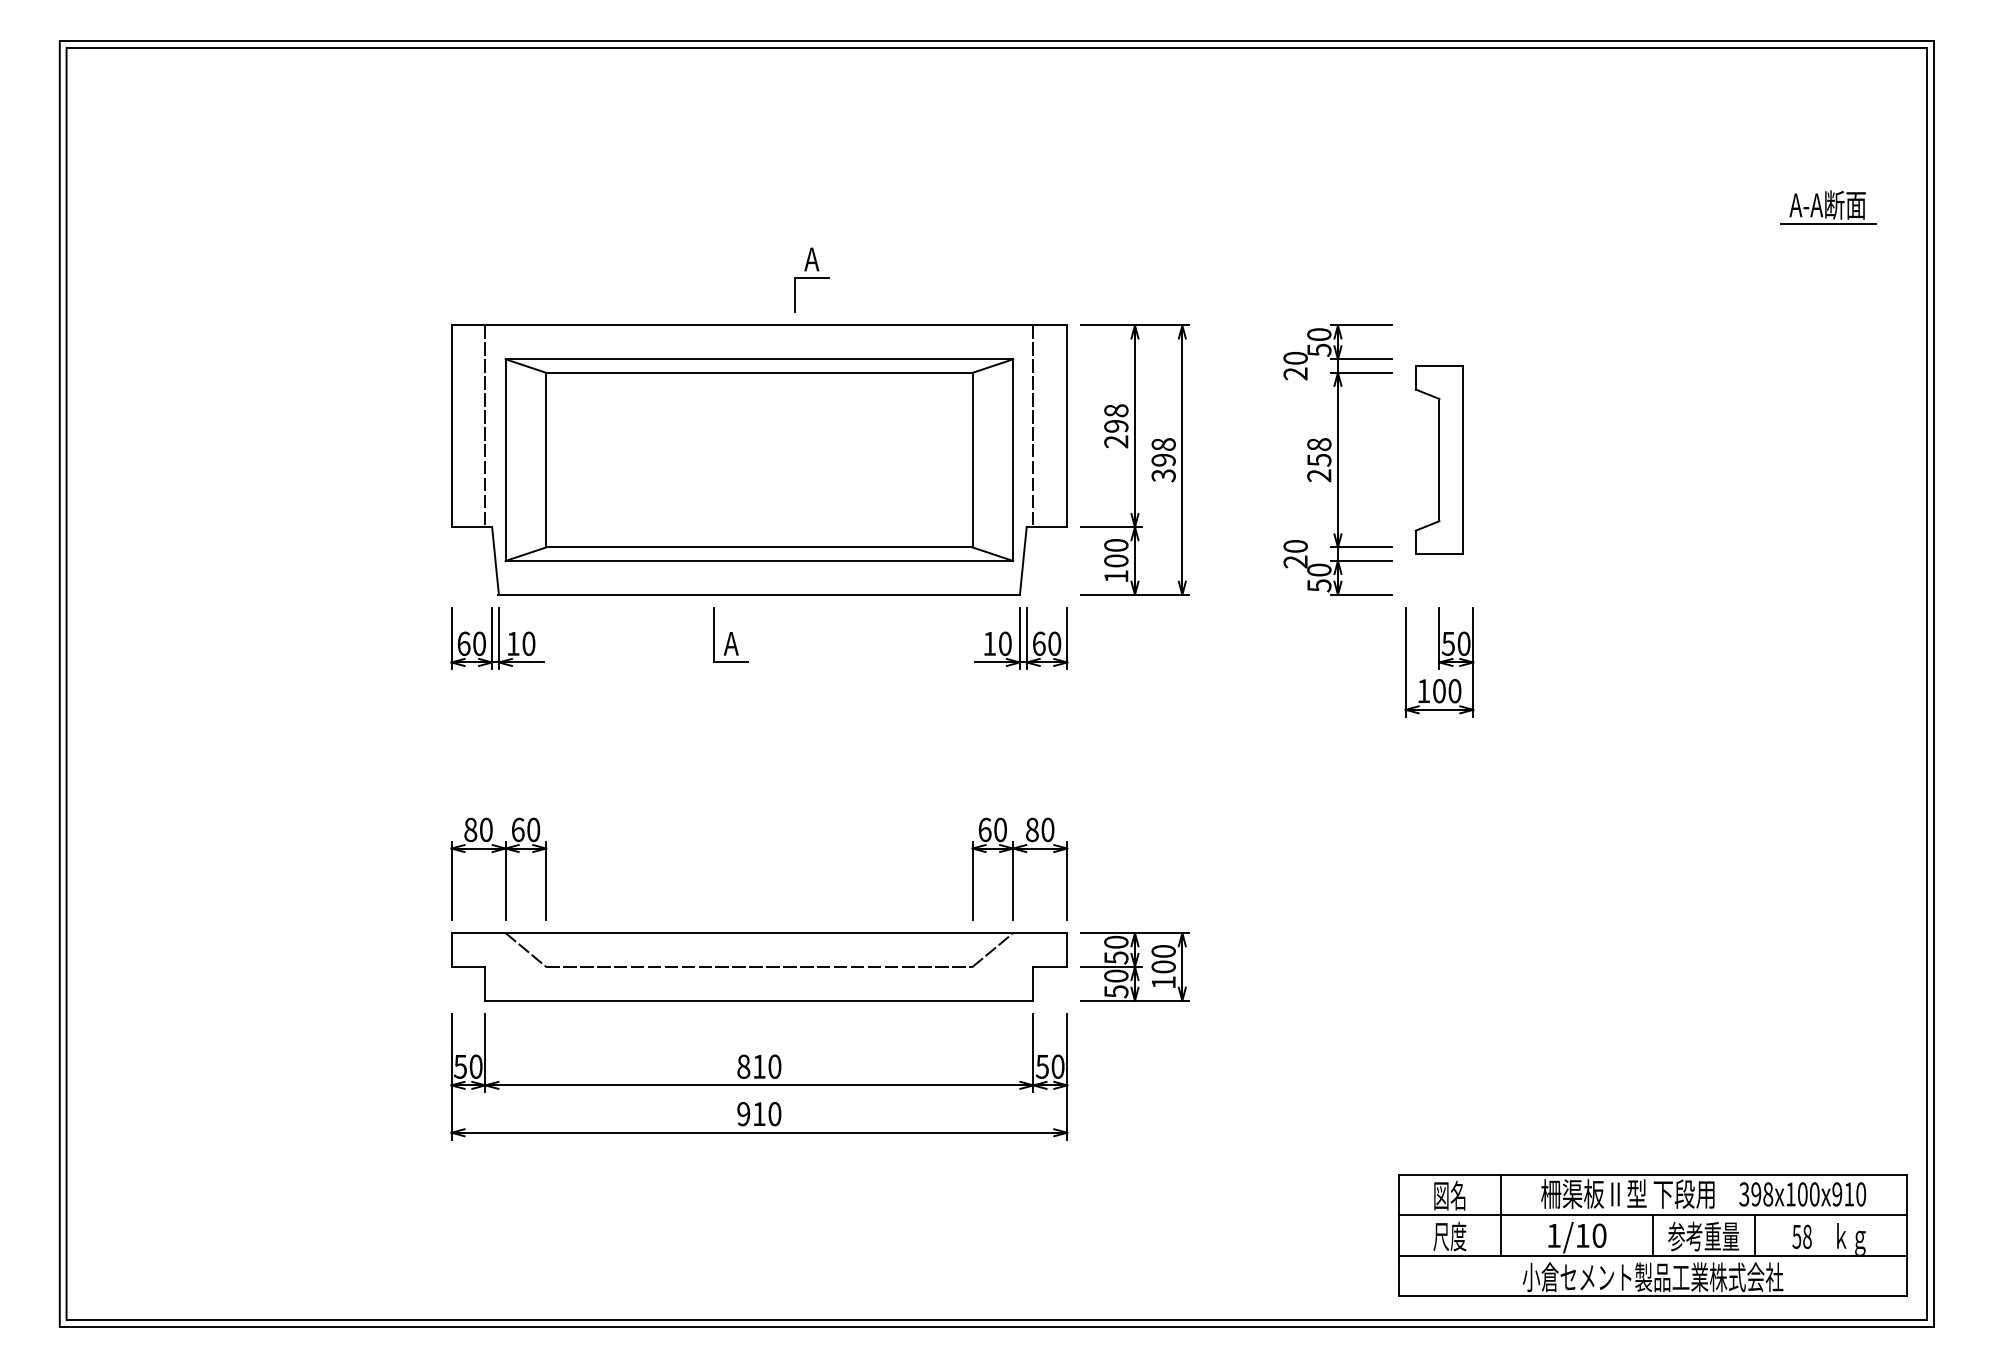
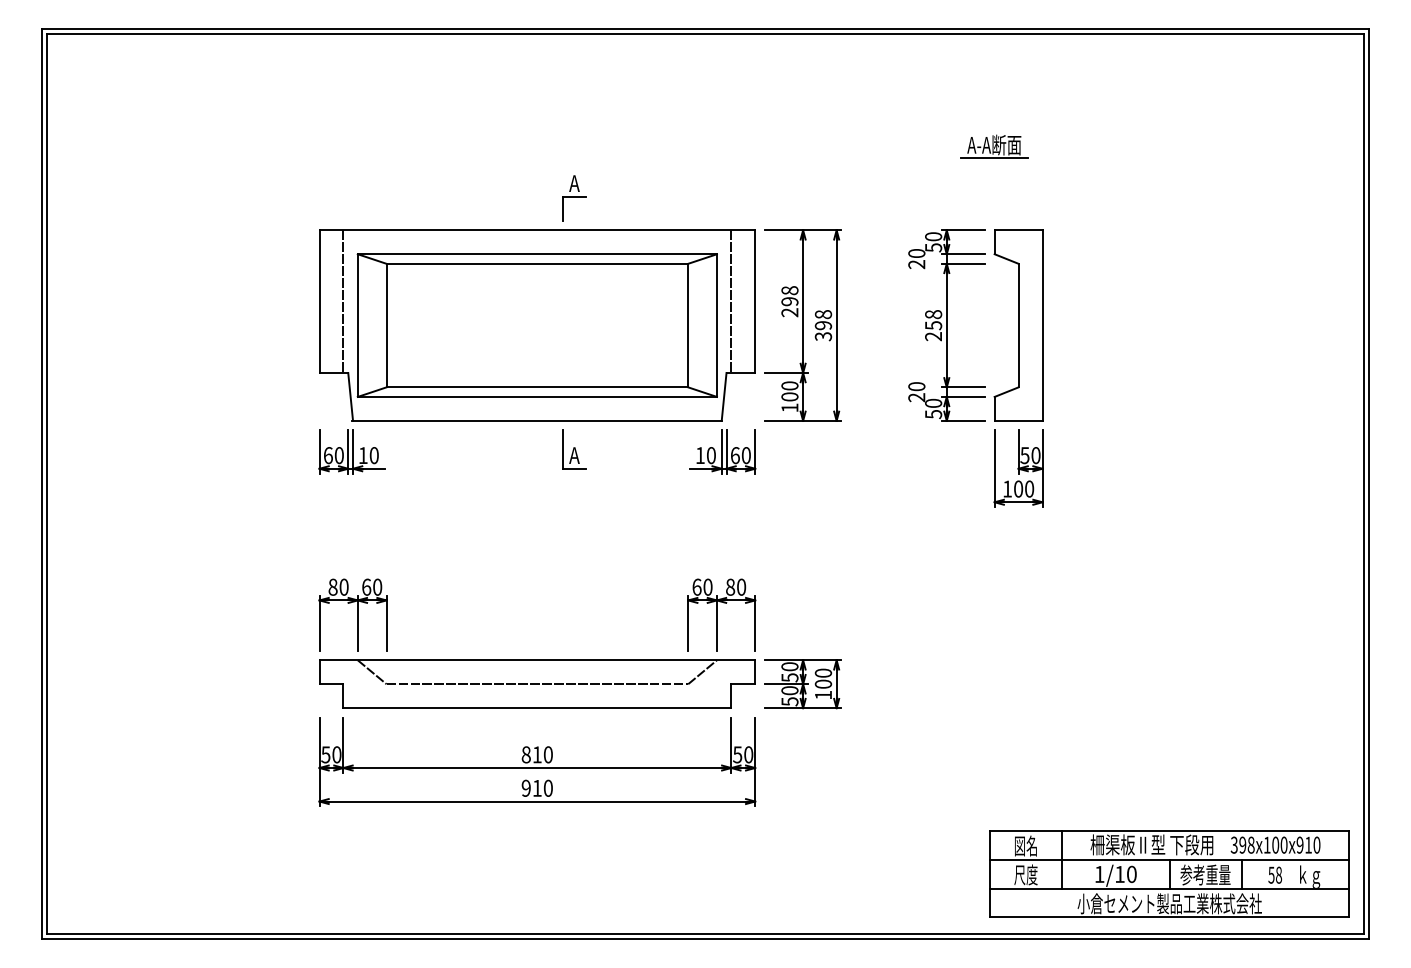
part: (1827, 207) -> (994, 146), moved
part: (1439, 460) -> (1018, 325), size x1.43
part: (731, 635) -> (574, 449), moved

